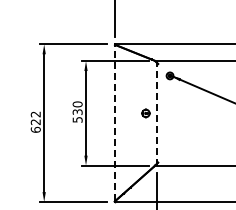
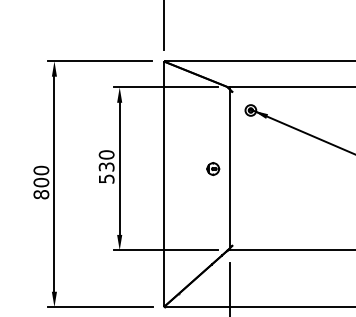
line: (156, 112) -> (229, 167), dashed -> solid
text: (35, 121) -> (40, 181), 622 -> 800
line: (114, 122) -> (164, 183), dashed -> solid

